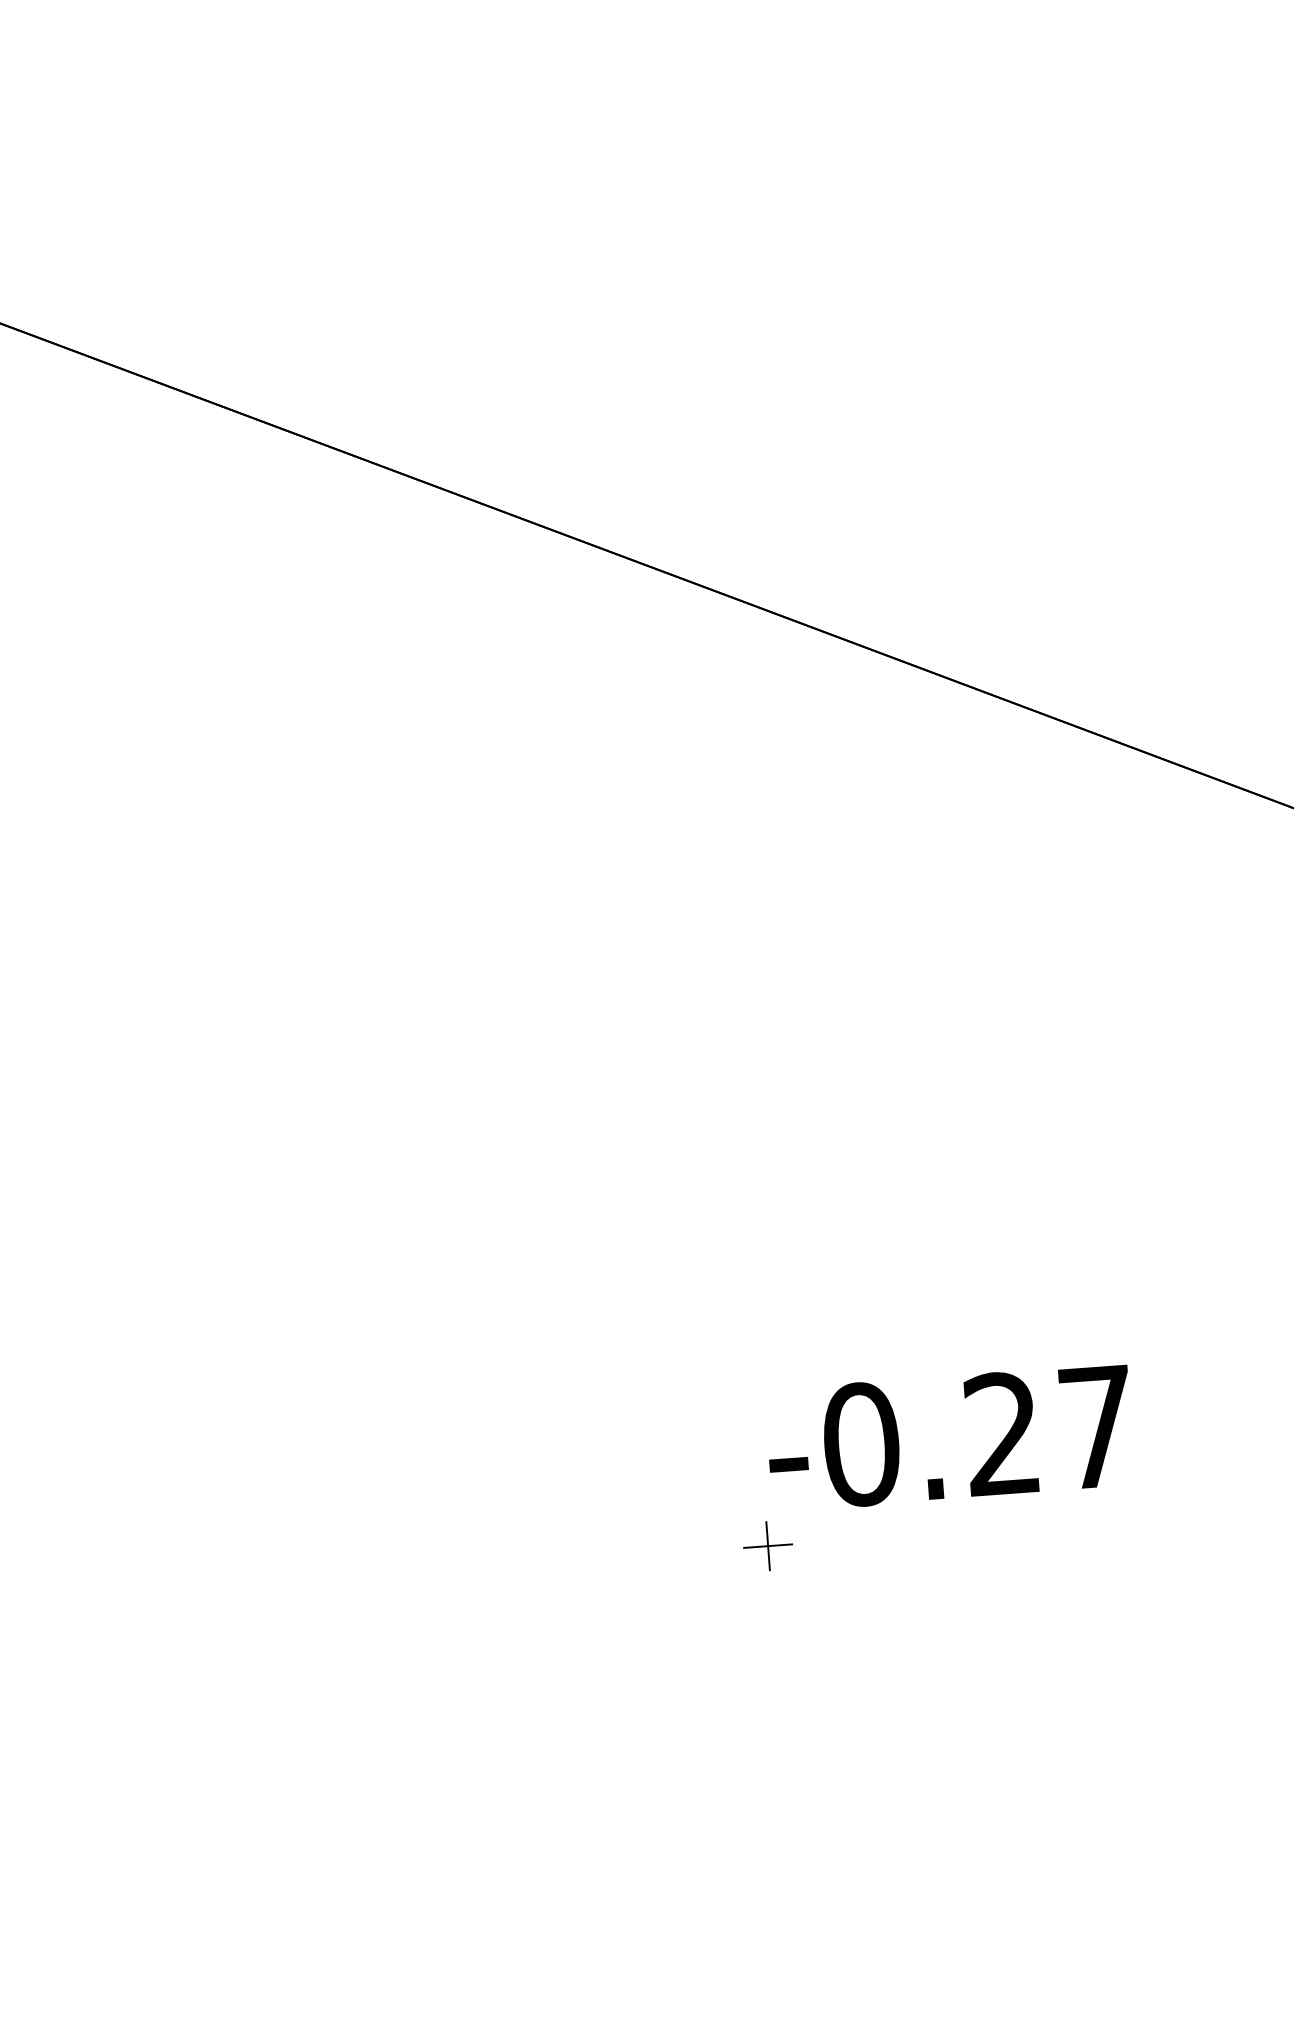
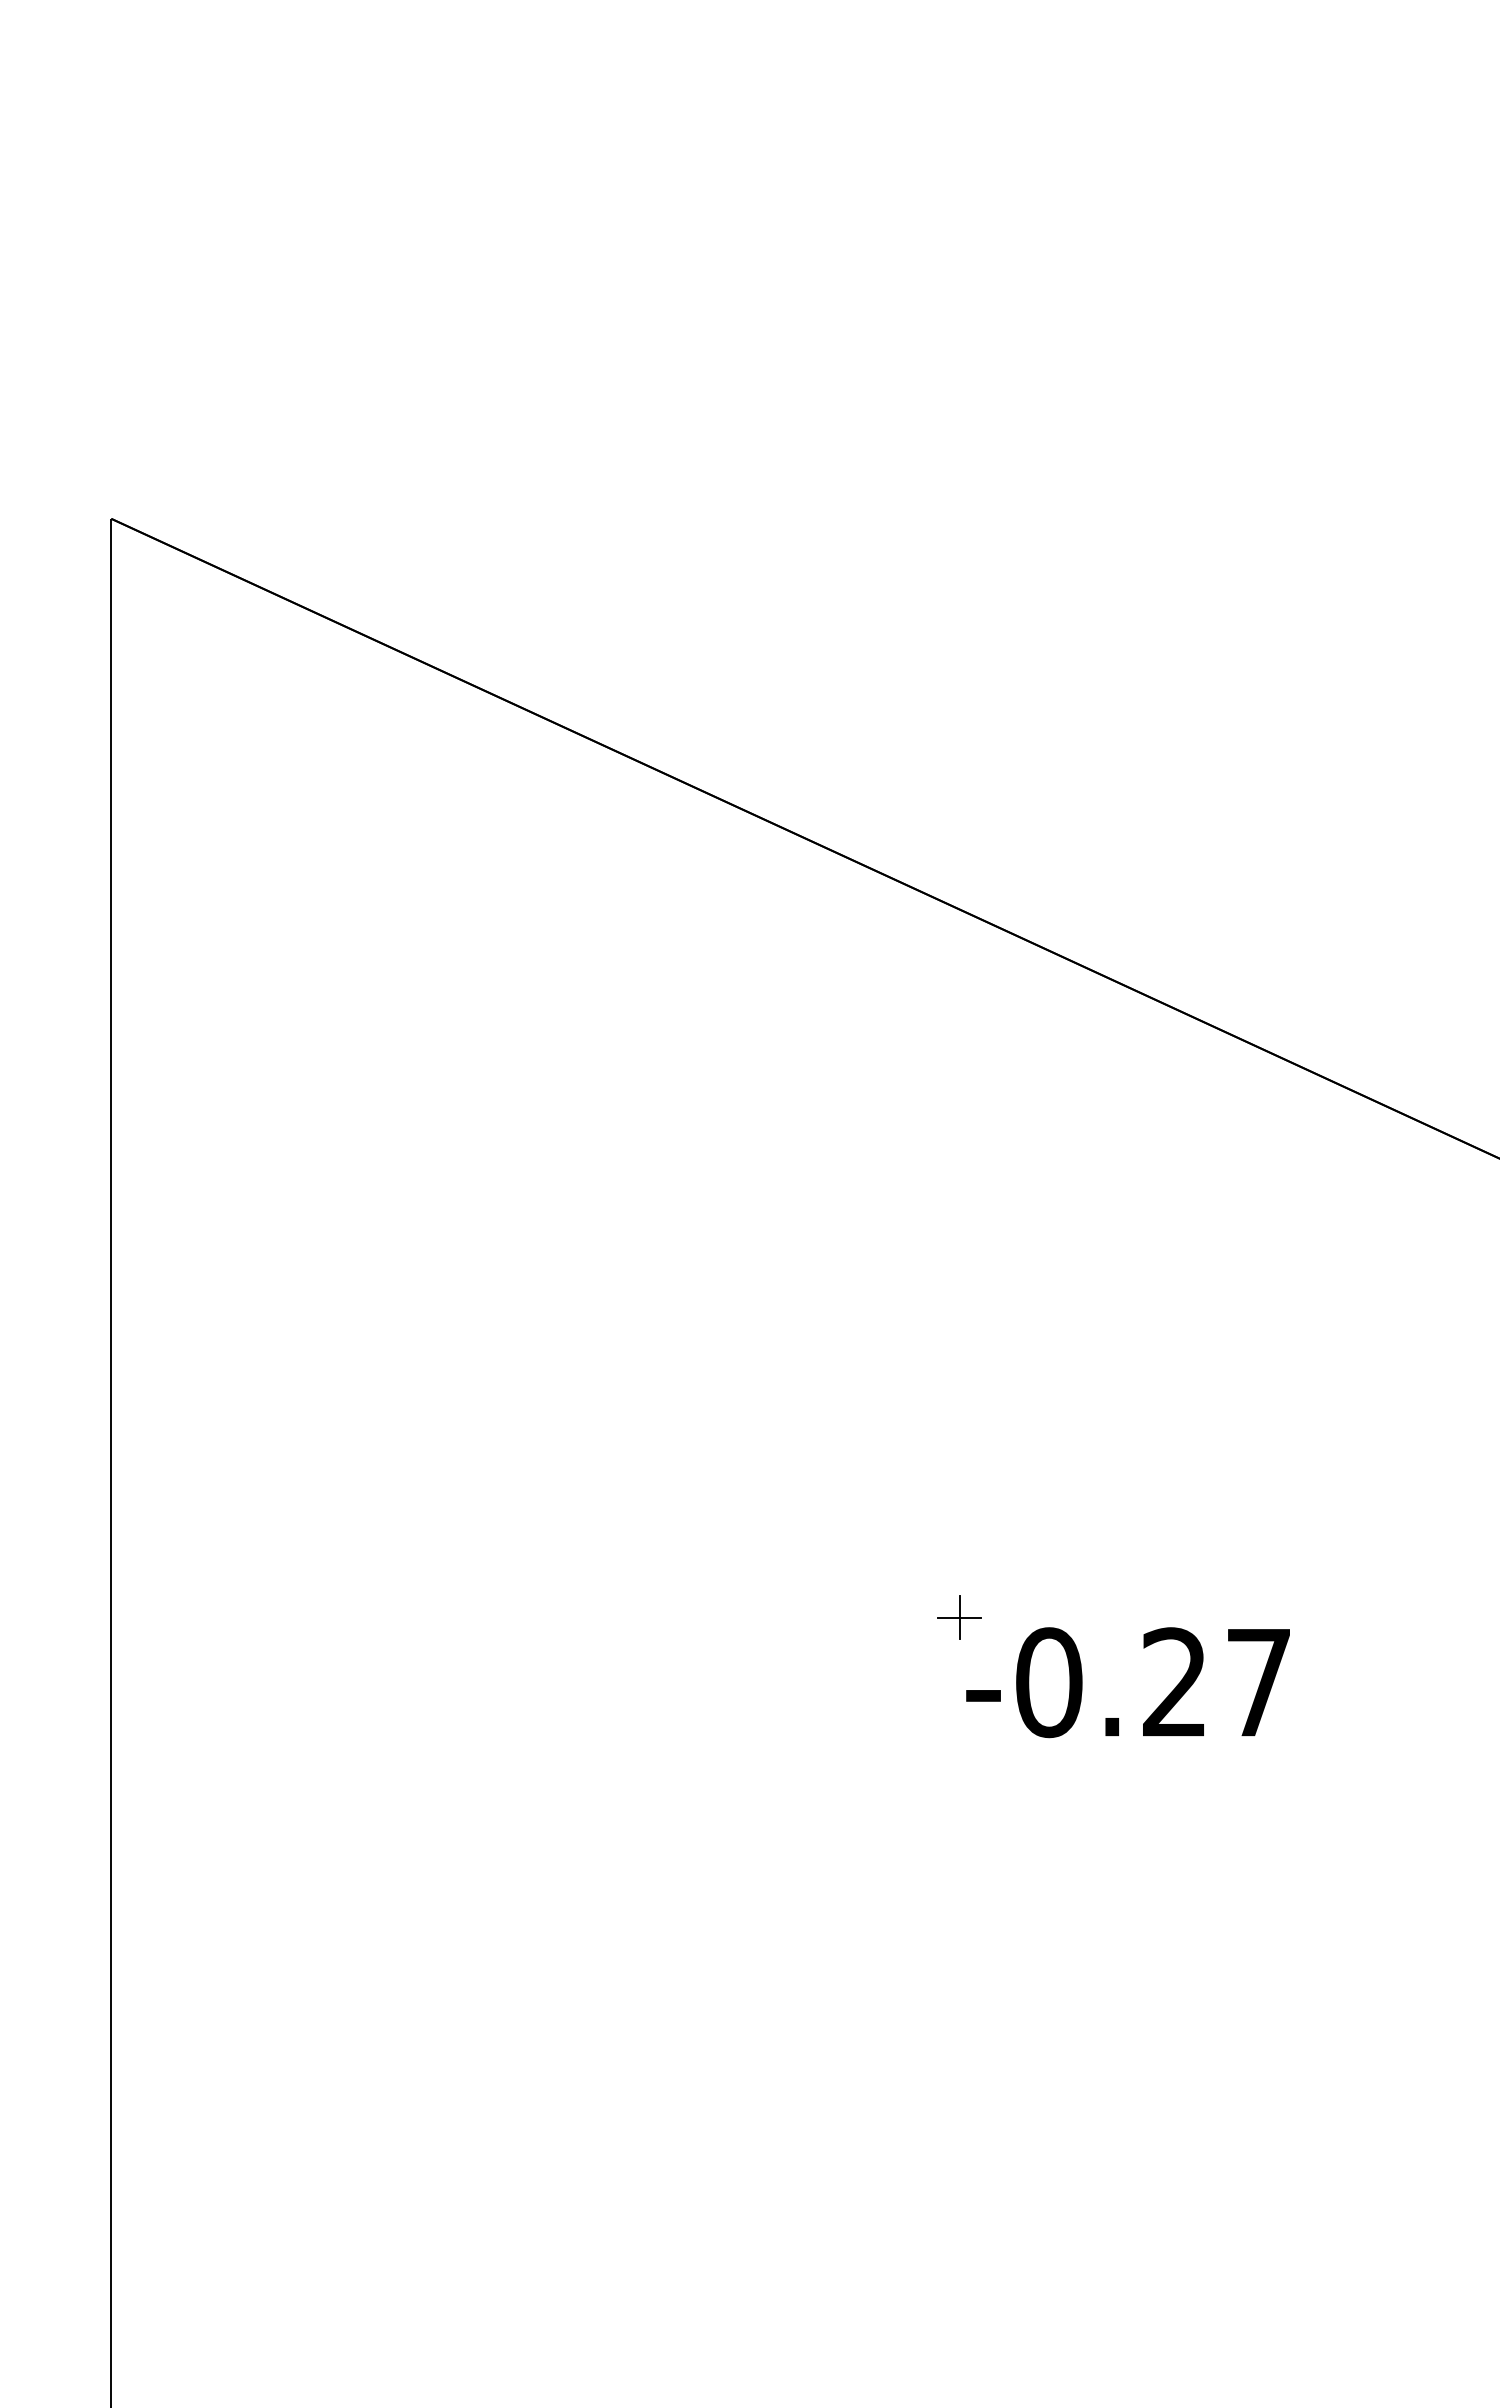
part: (767, 1546) -> (959, 1617), moved

